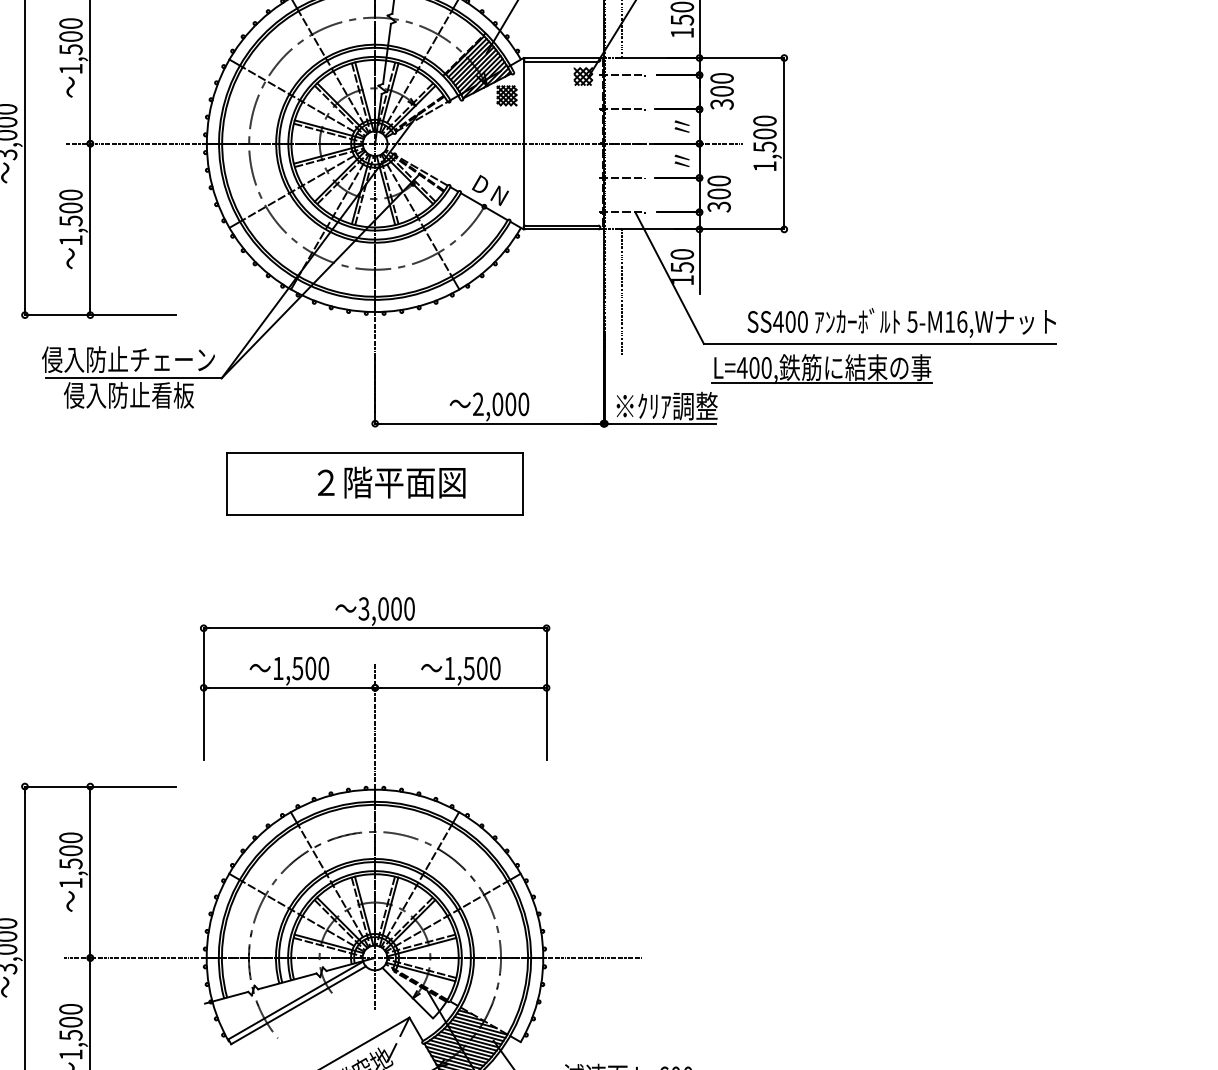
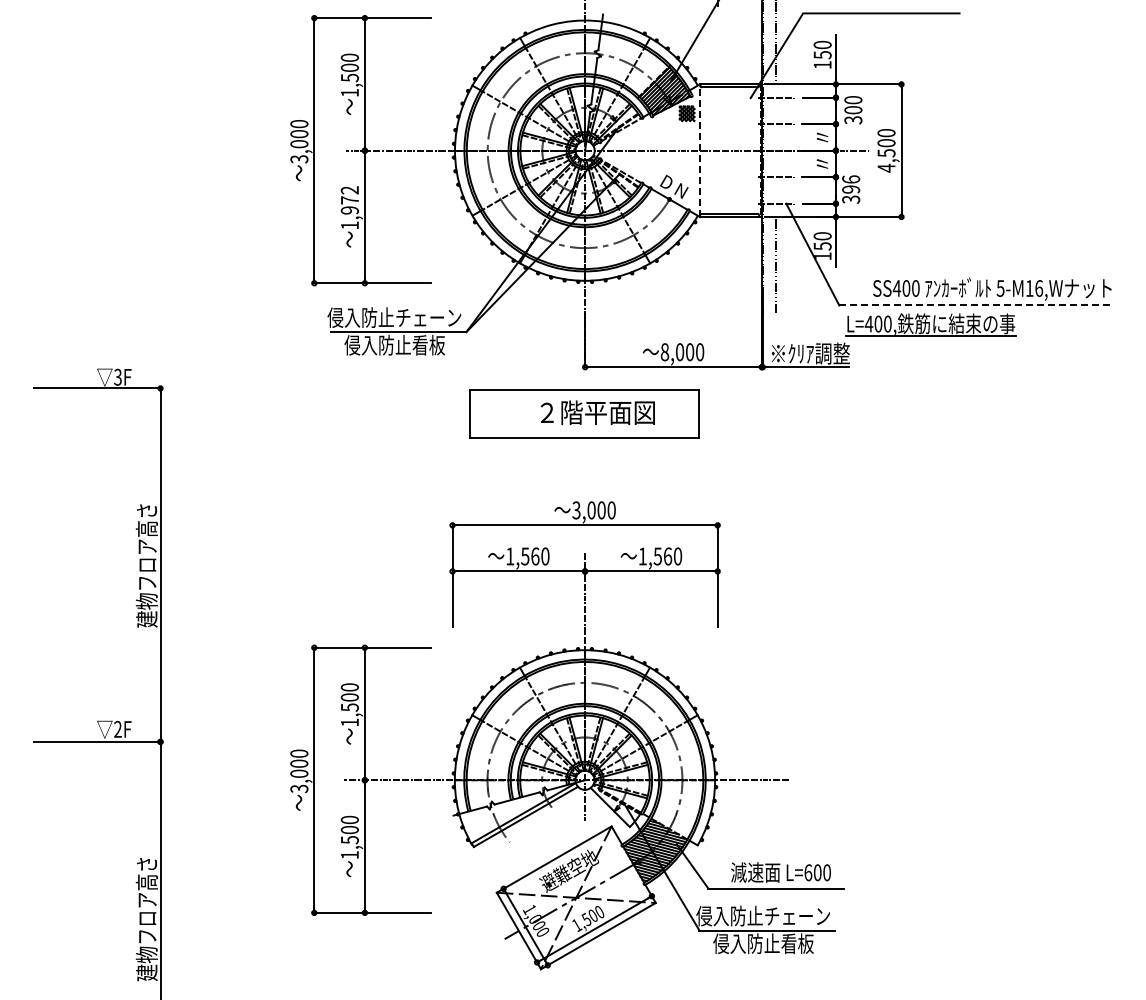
hatch: (582, 76) -> (745, 98), removed
line: (523, 143) -> (699, 150), solid -> dashed
text: (764, 165) -> (886, 167), 1,500 -> 4,500
text: (719, 187) -> (851, 184), 300 -> 396
text: (70, 208) -> (349, 200), 1,500 -> 1,972
line: (879, 343) -> (975, 305), solid -> dashed
text: (477, 404) -> (664, 352), 2,000 -> 8,000
text: (310, 668) -> (535, 556), 1,500 -> 1,560
text: (481, 668) -> (667, 556), 1,500 -> 1,560

